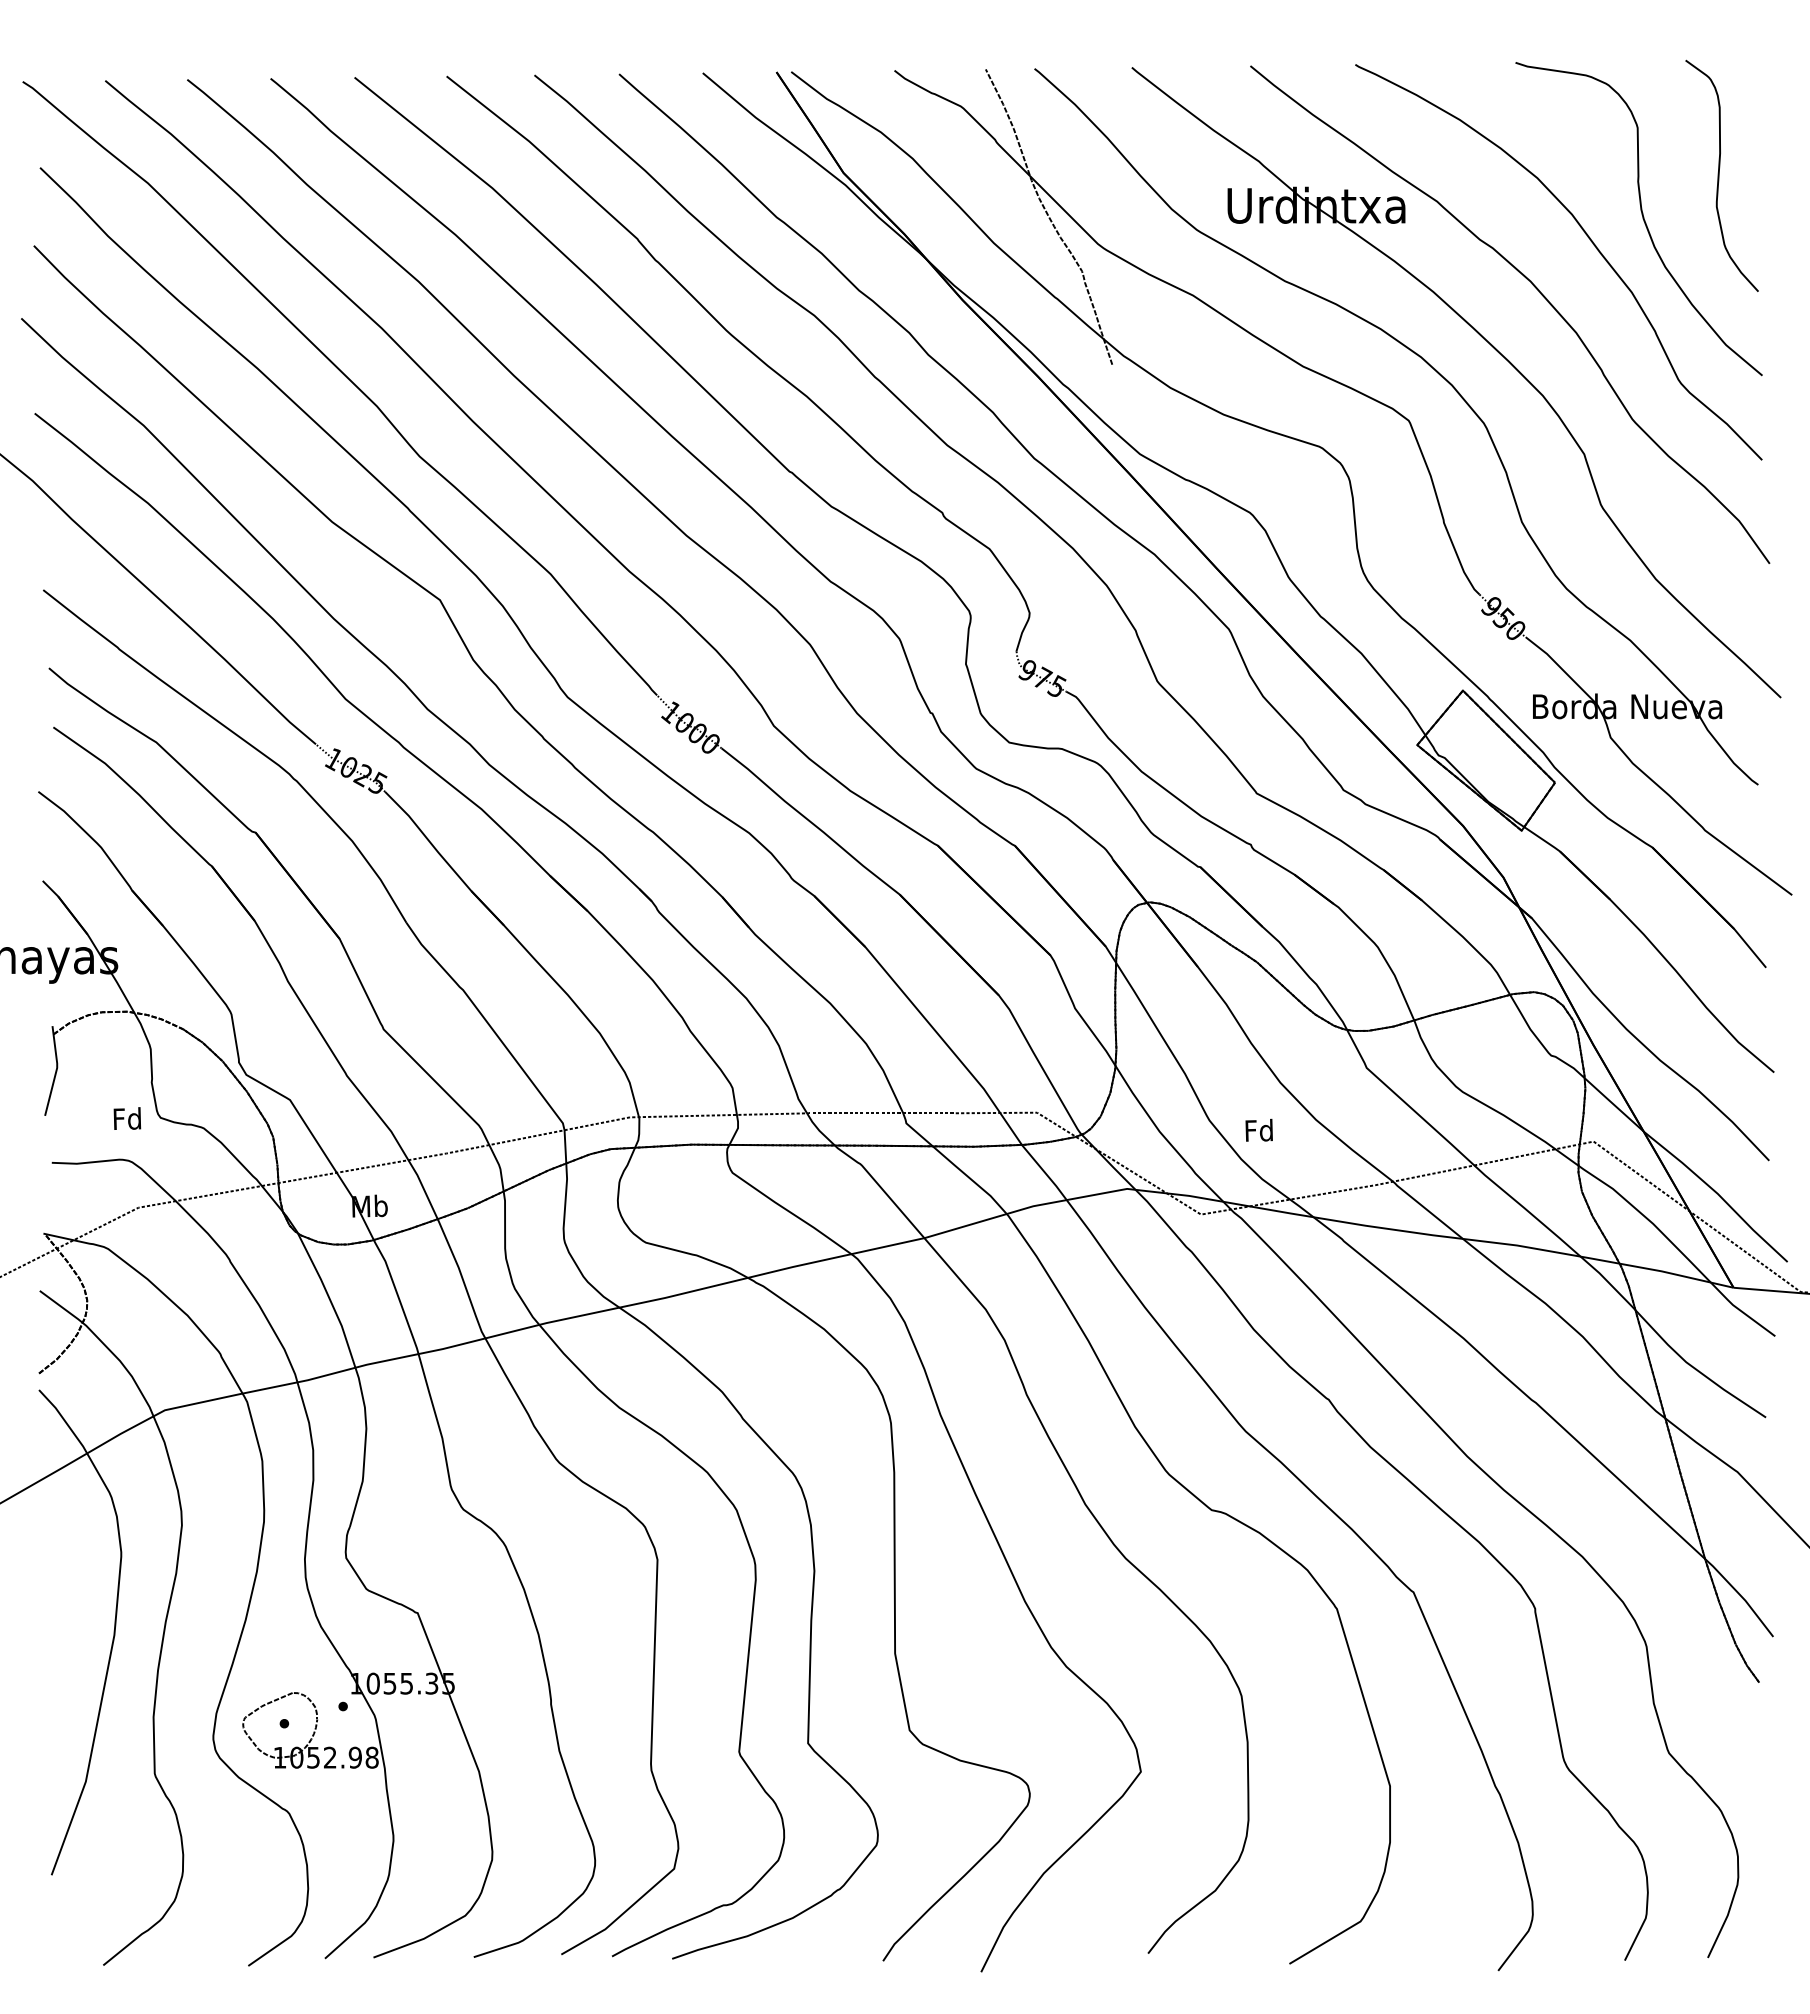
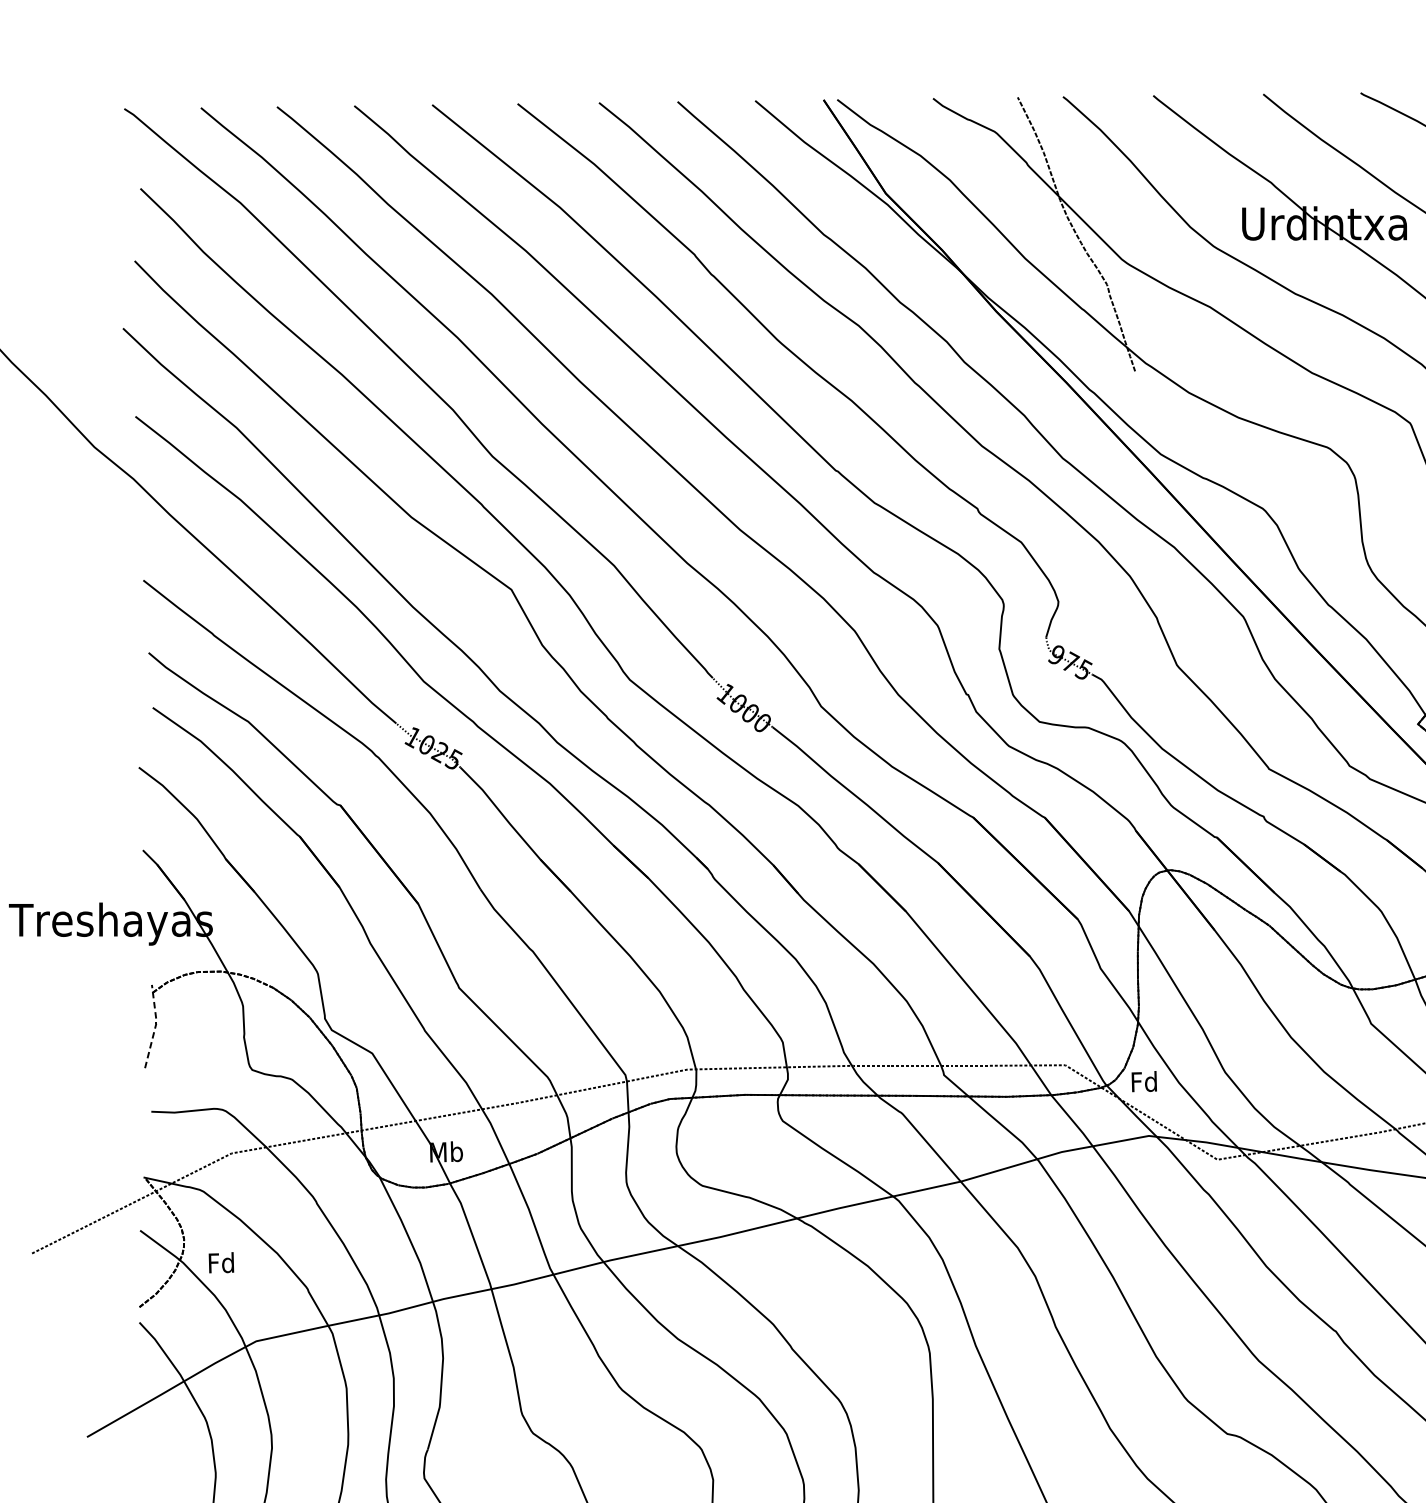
line: (56, 1069) -> (155, 1025), solid -> dashed
text: (127, 1118) -> (221, 1262), moved
text: (1258, 1129) -> (1143, 1080), moved

